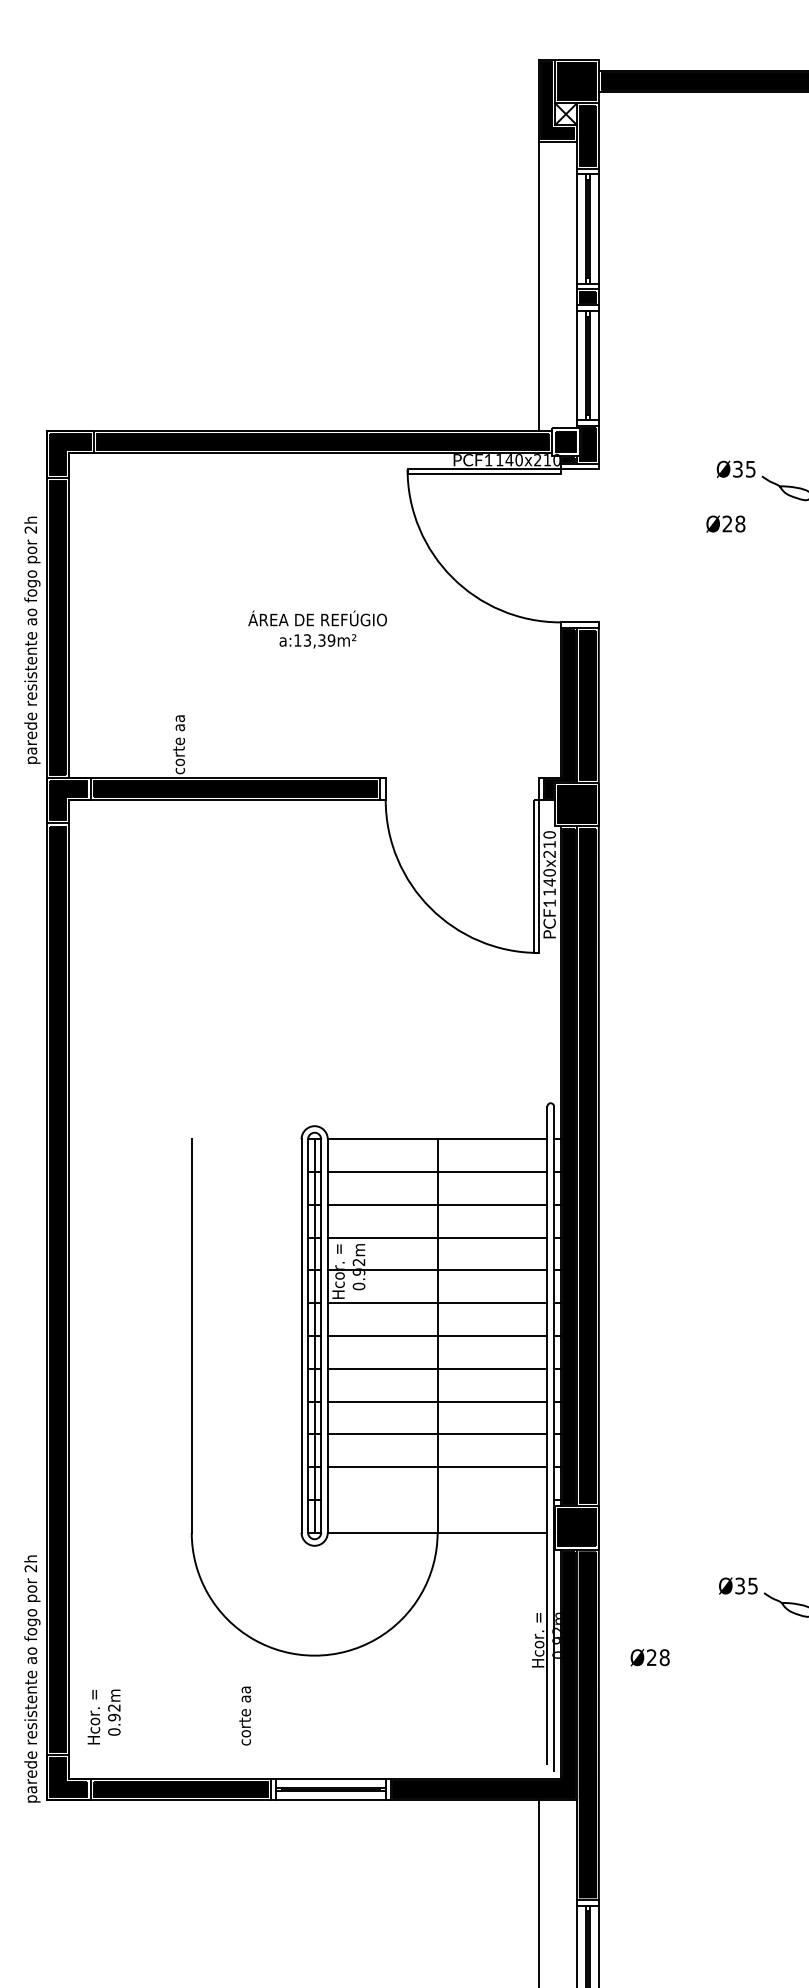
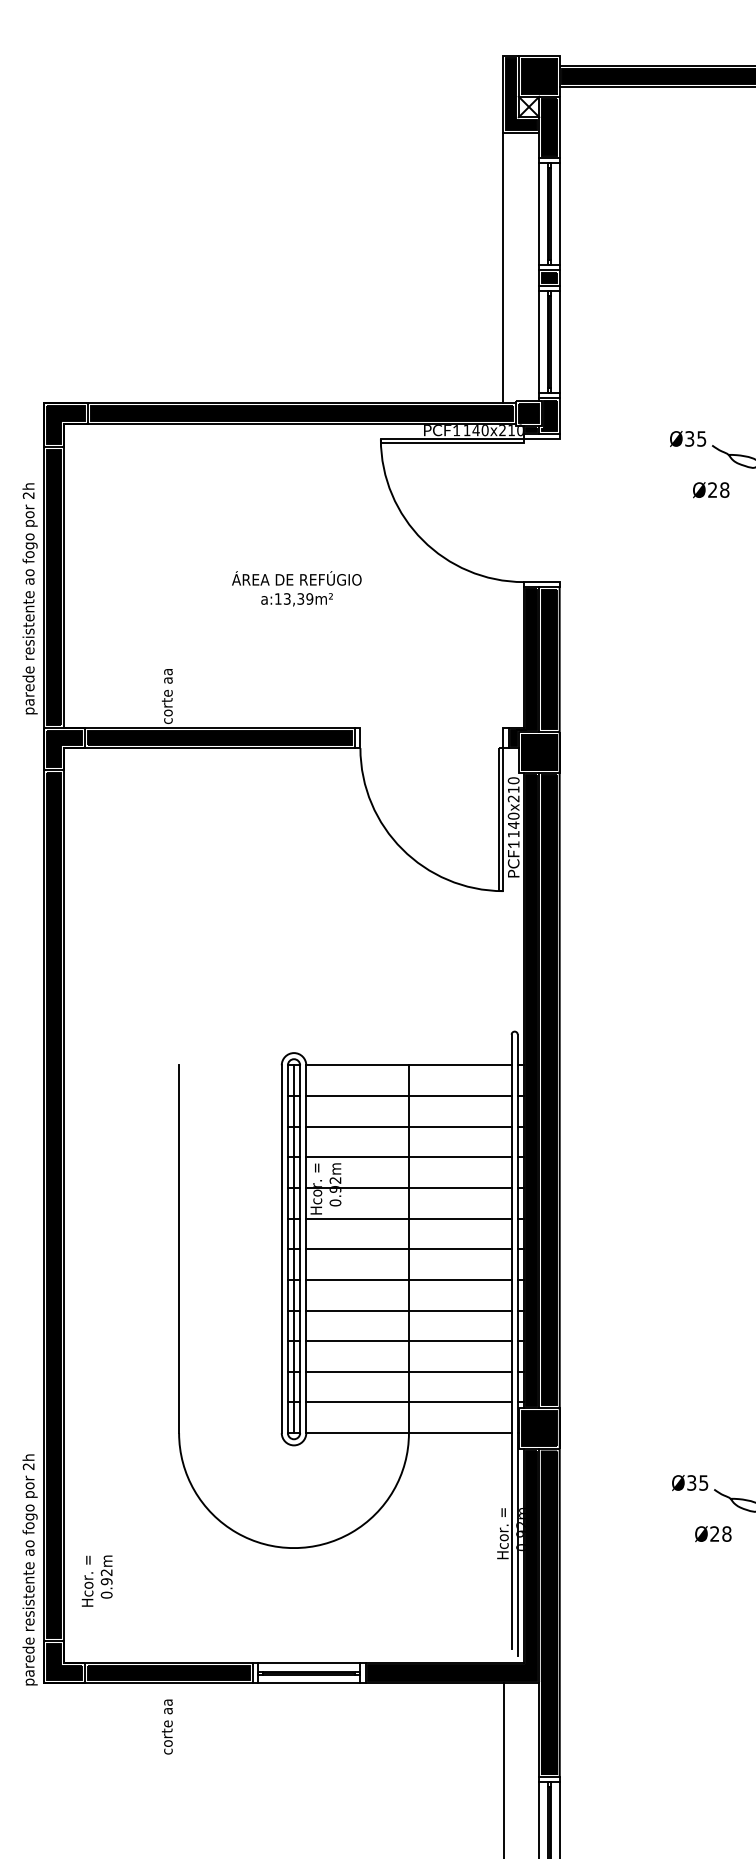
text: (725, 523) -> (710, 489), moved
line: (437, 1499) -> (408, 1402), added
text: (649, 1657) -> (712, 1533), moved
text: (244, 1715) -> (166, 1726), moved
text: (103, 1716) -> (96, 1580), moved

